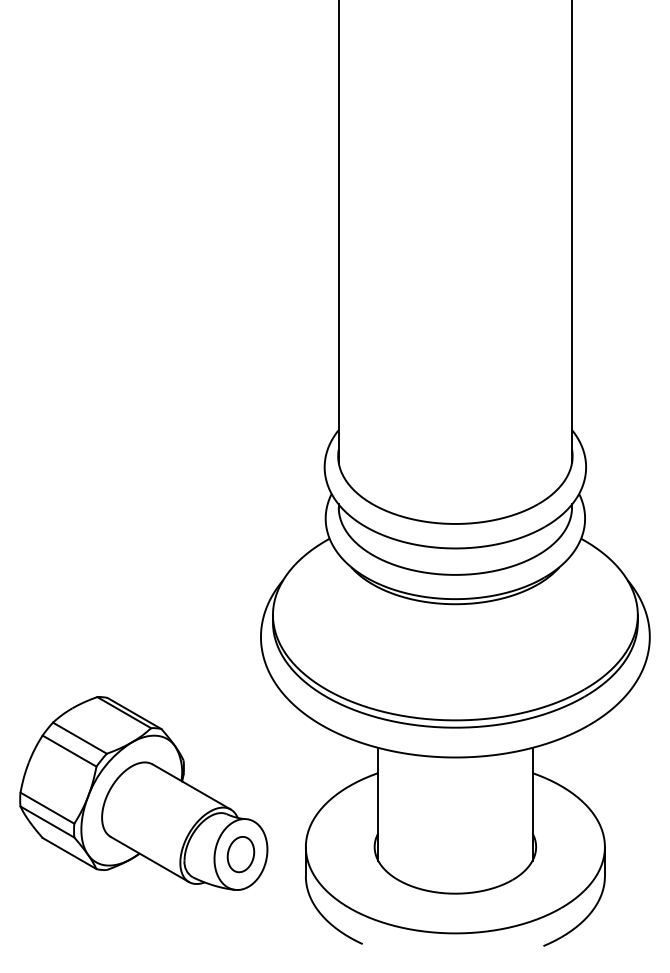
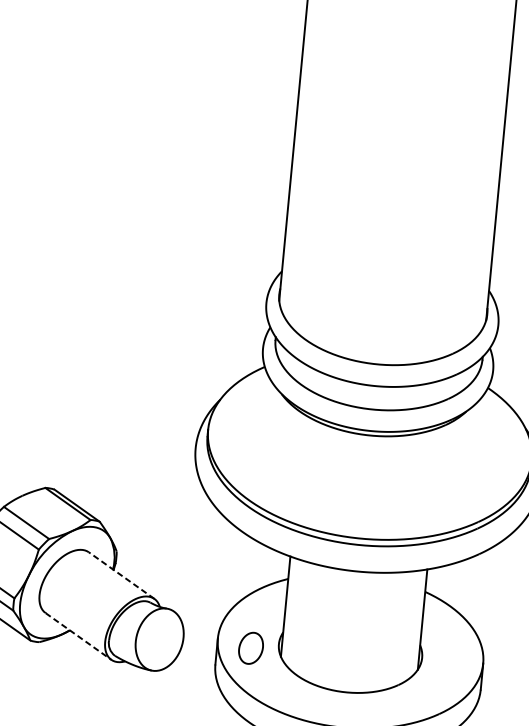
line: (191, 786) -> (121, 575), solid -> dashed
part: (240, 854) -> (250, 648), moved
line: (150, 859) -> (78, 636), solid -> dashed

